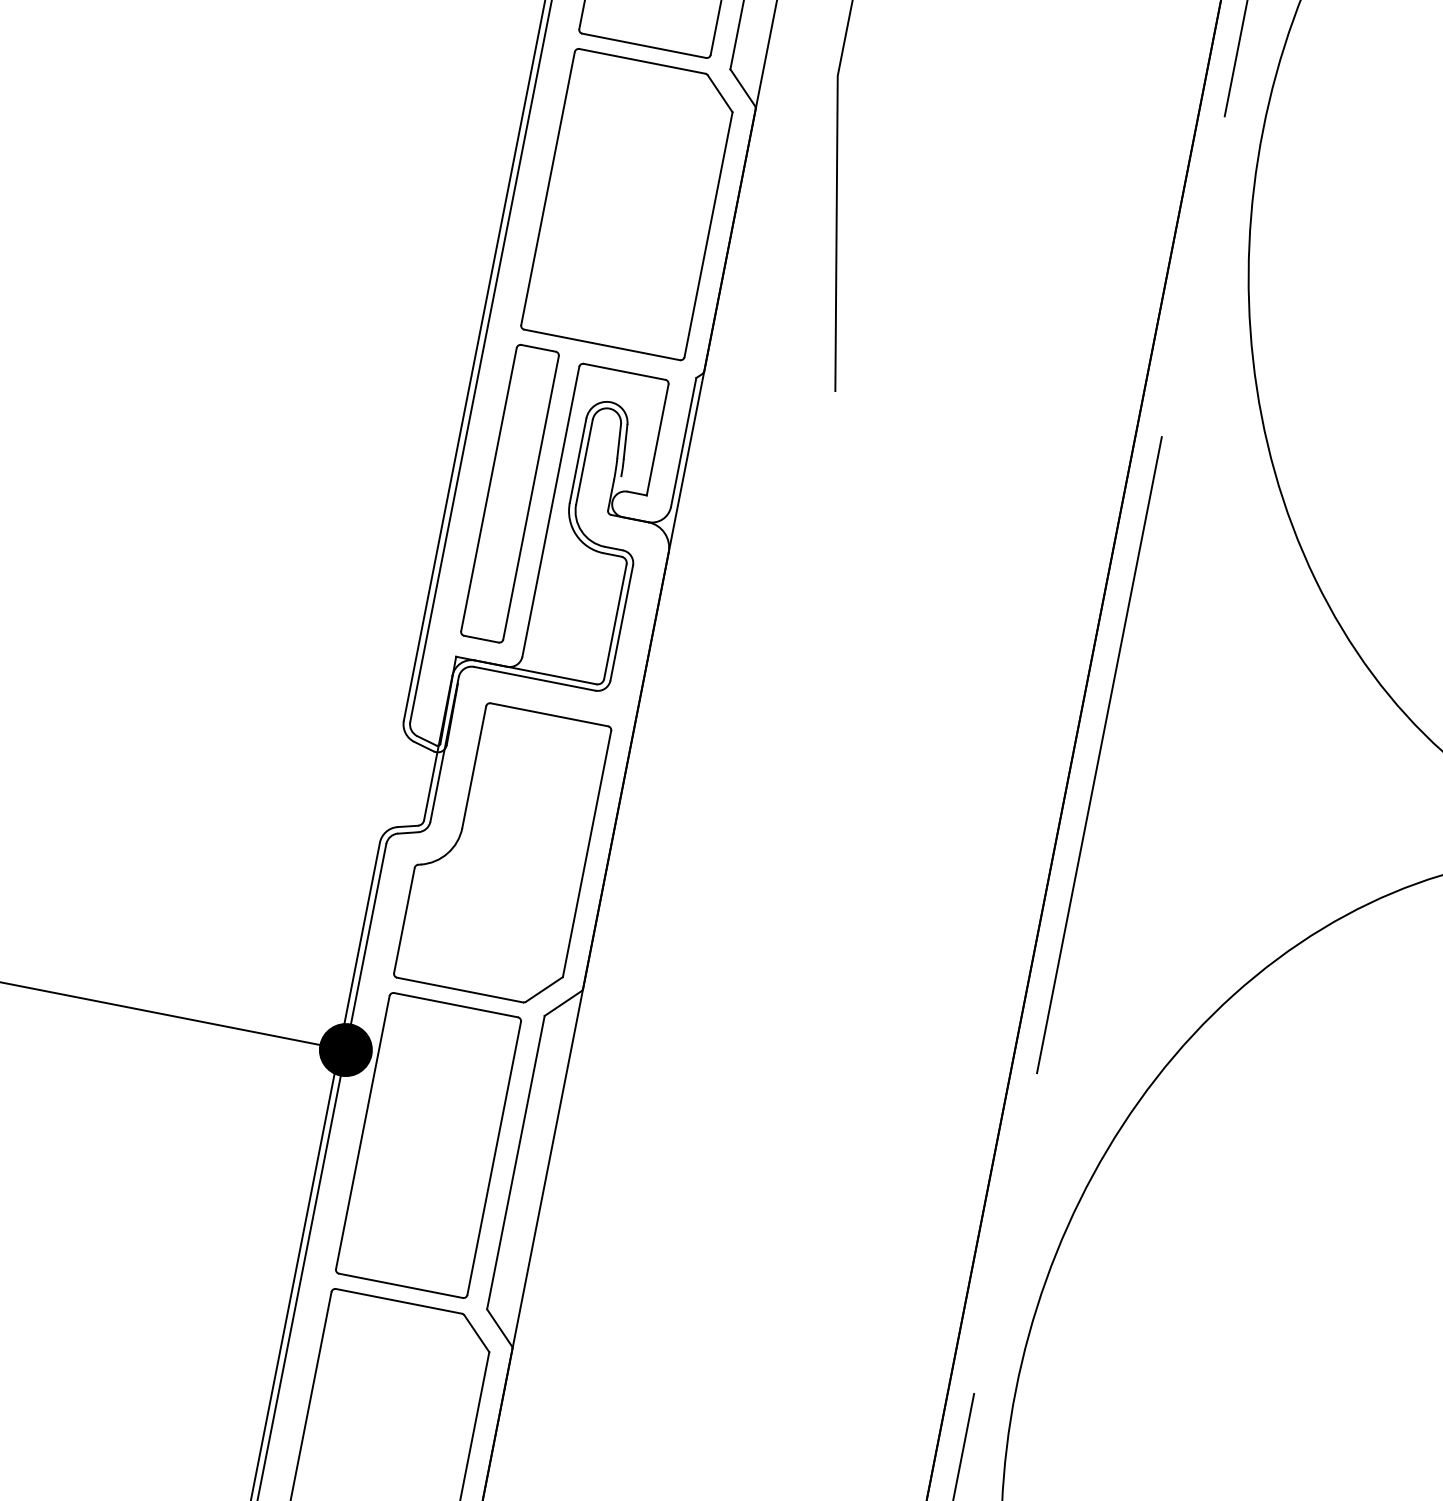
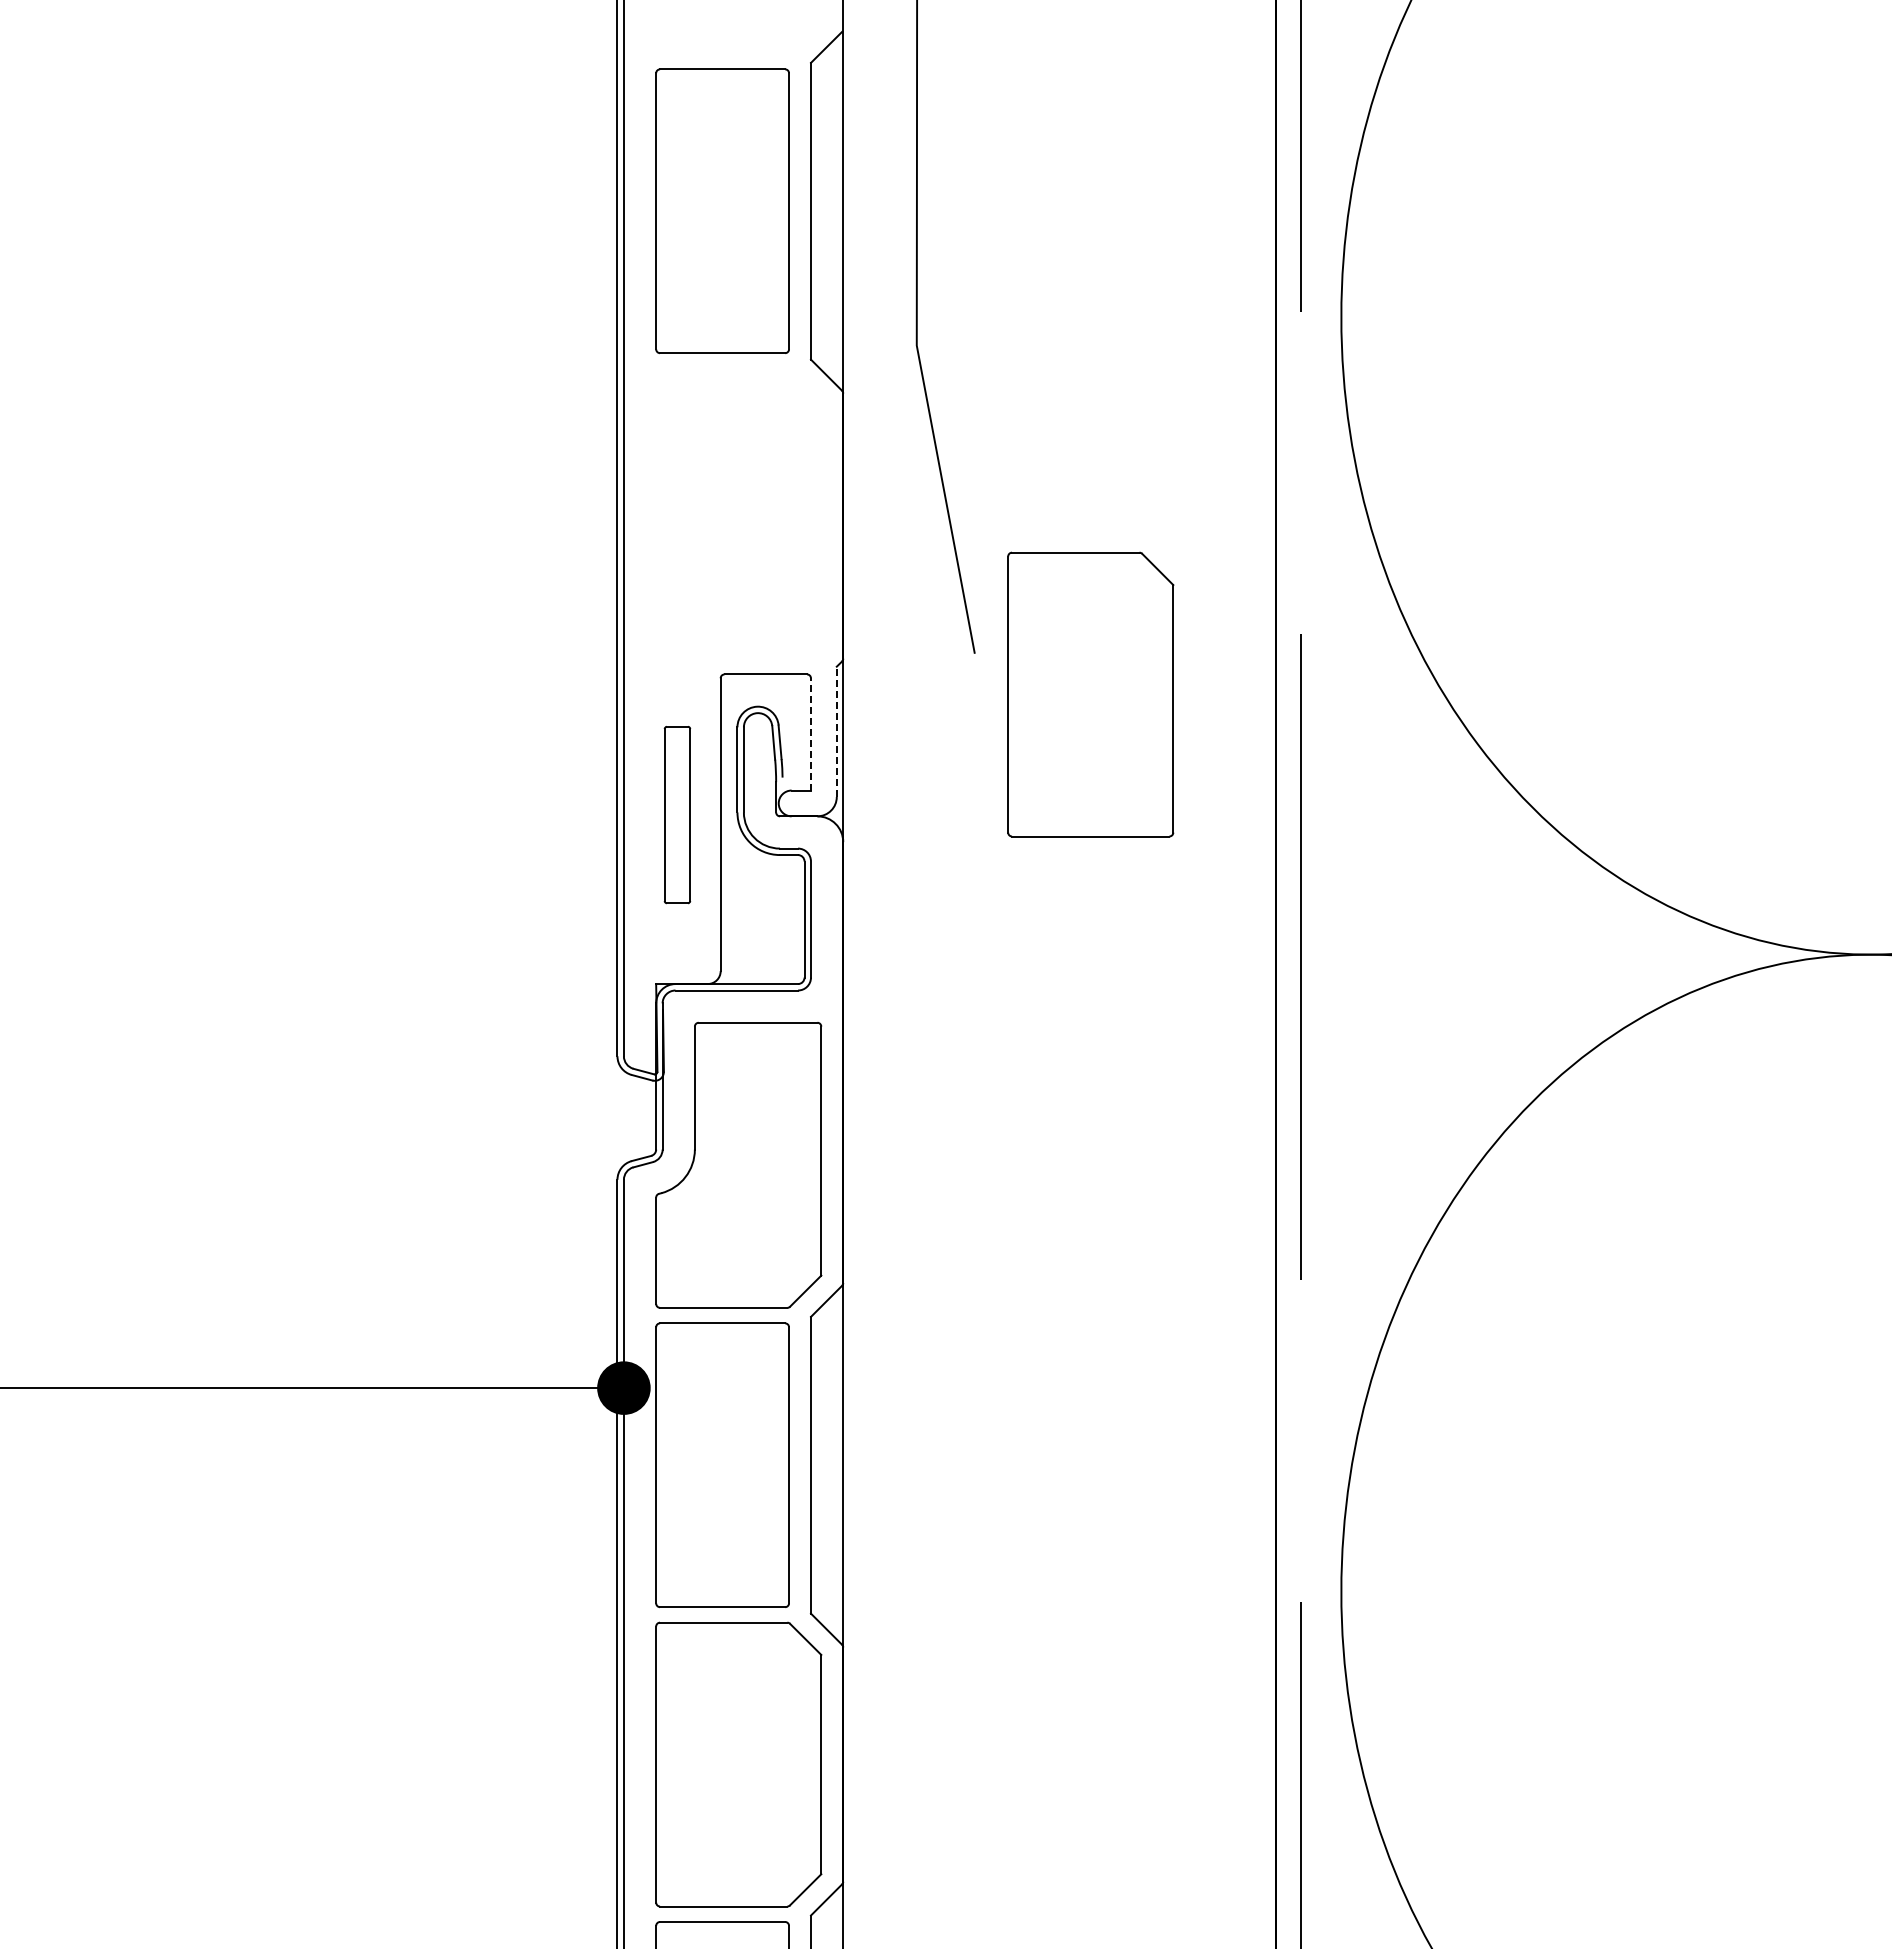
part: (629, 204) -> (1090, 694), moved
line: (657, 438) -> (810, 733), solid -> dashed
line: (683, 442) -> (836, 731), solid -> dashed
part: (510, 493) -> (677, 814), size x0.6

